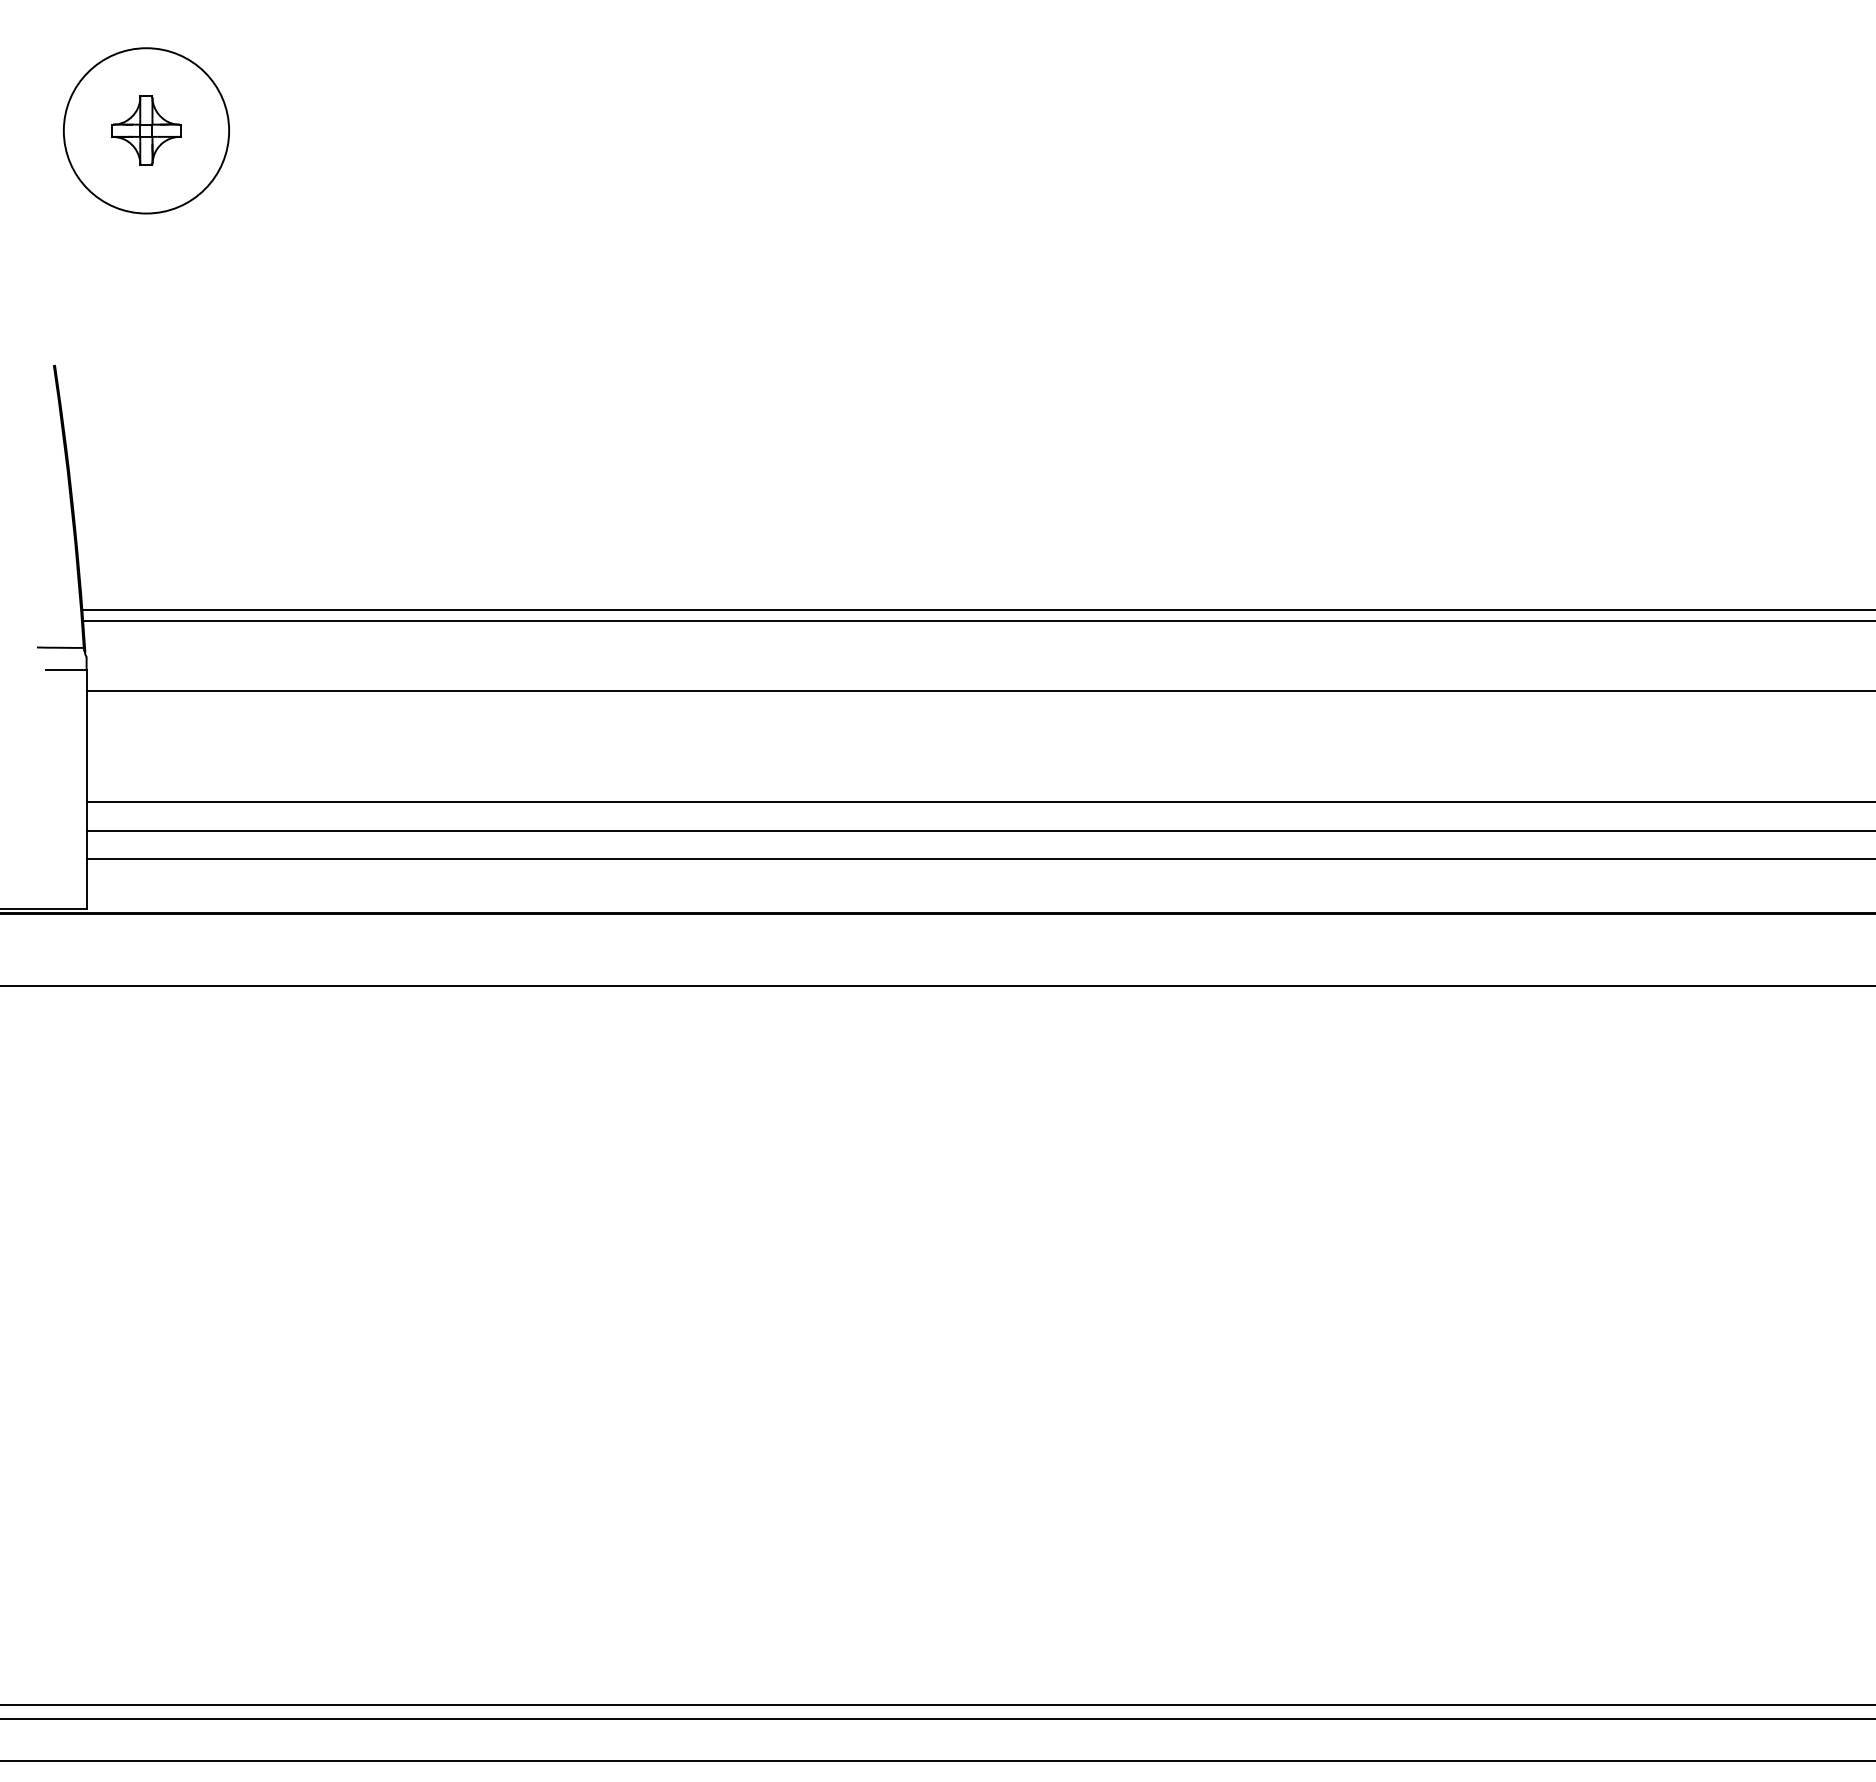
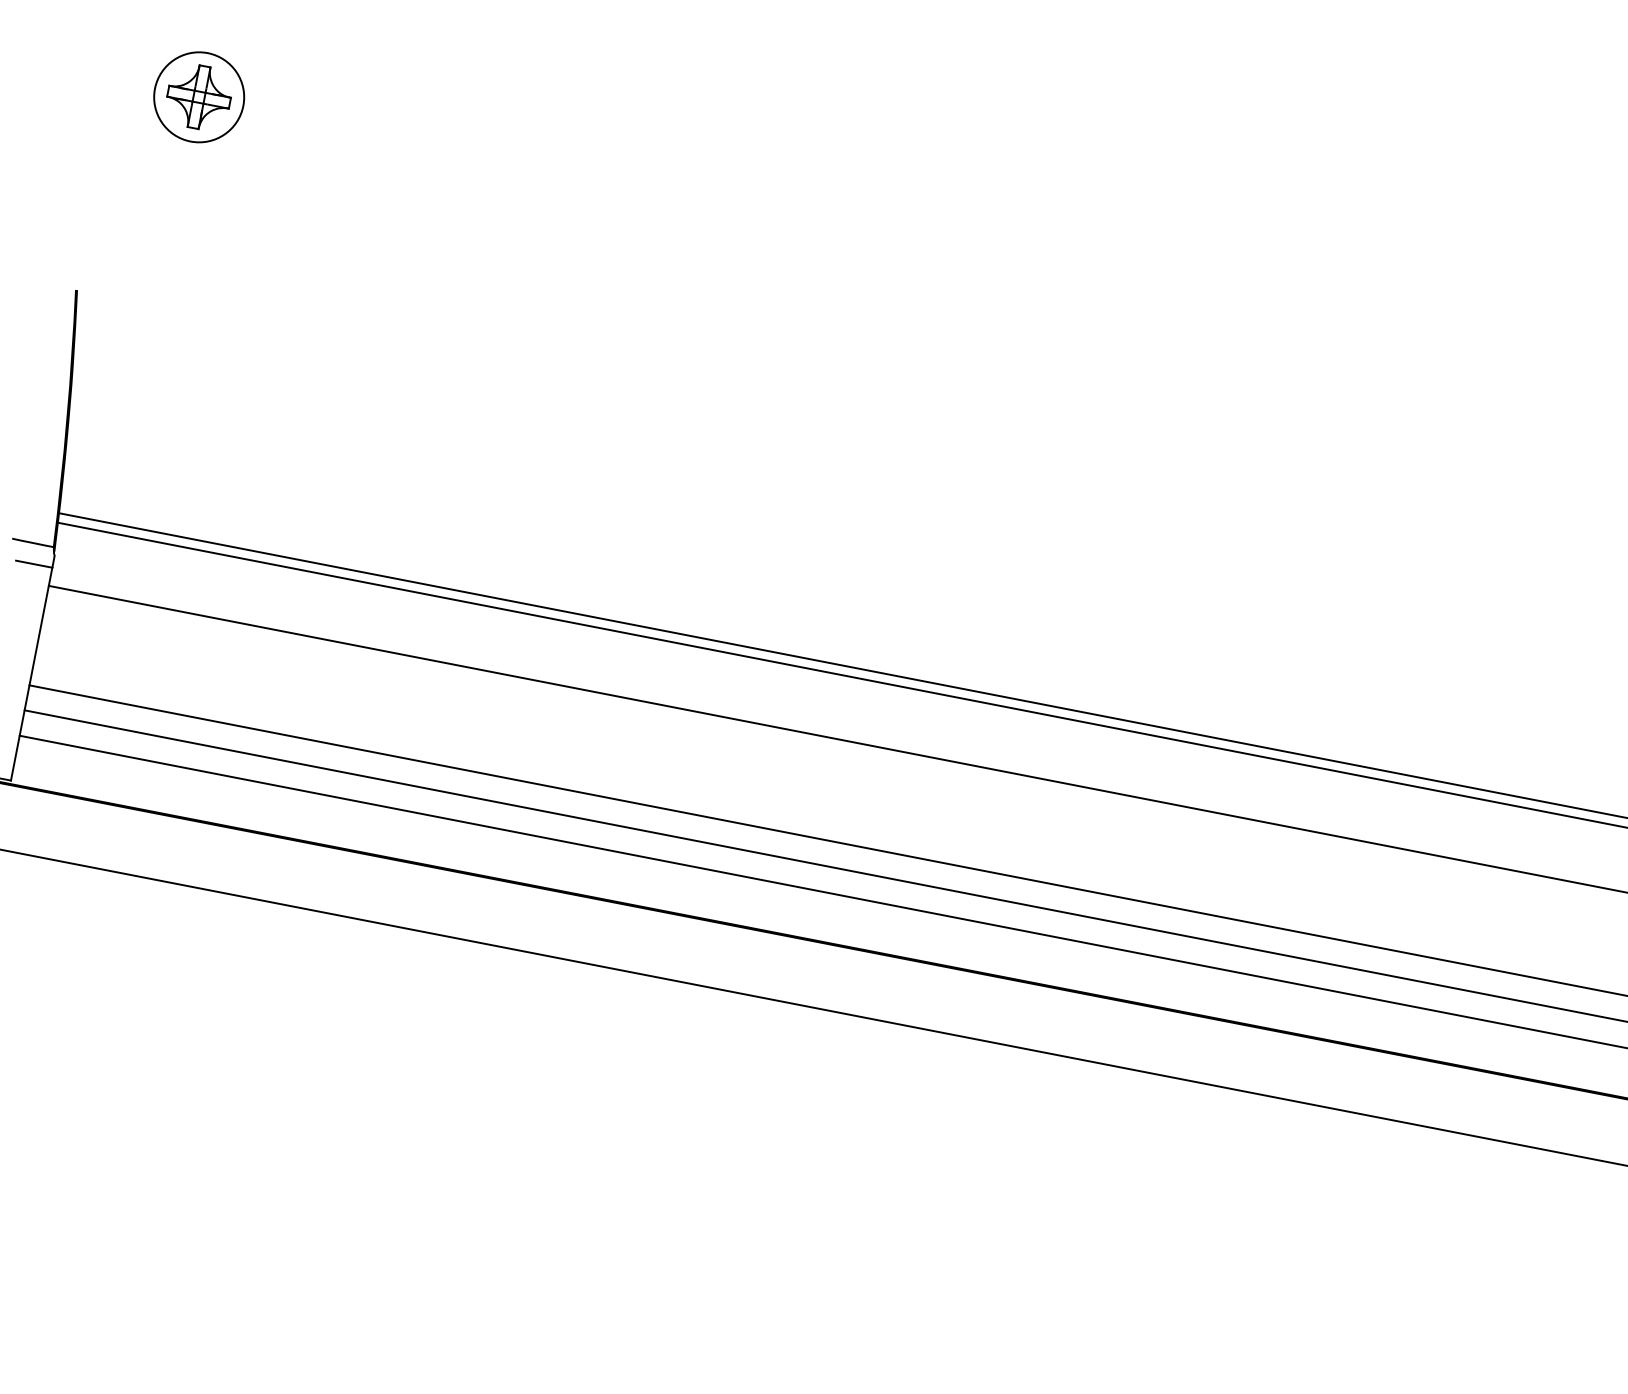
circle: (146, 130) -> (199, 97), size x0.6

